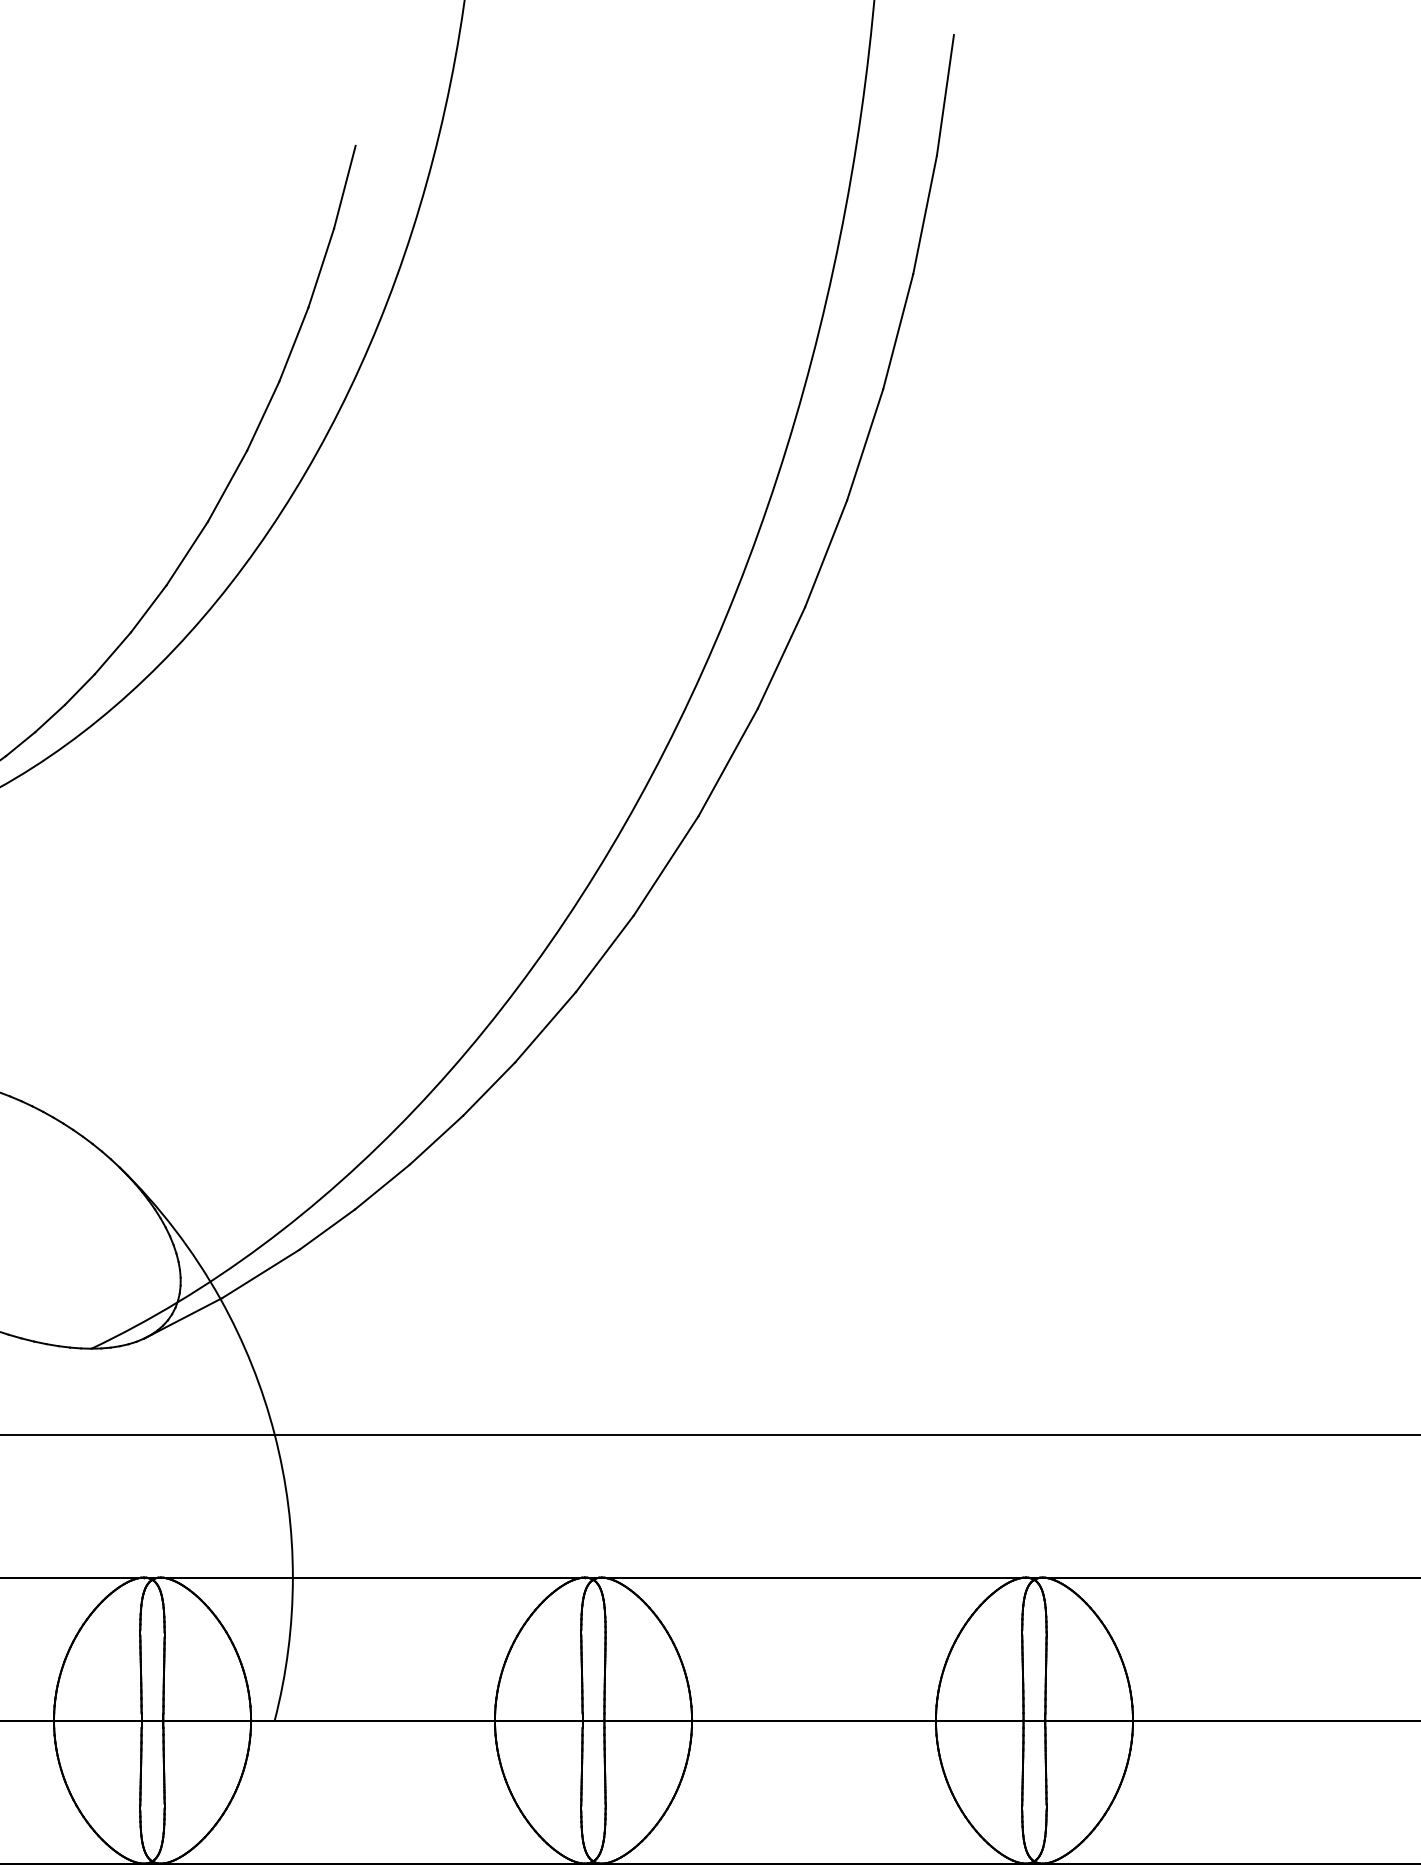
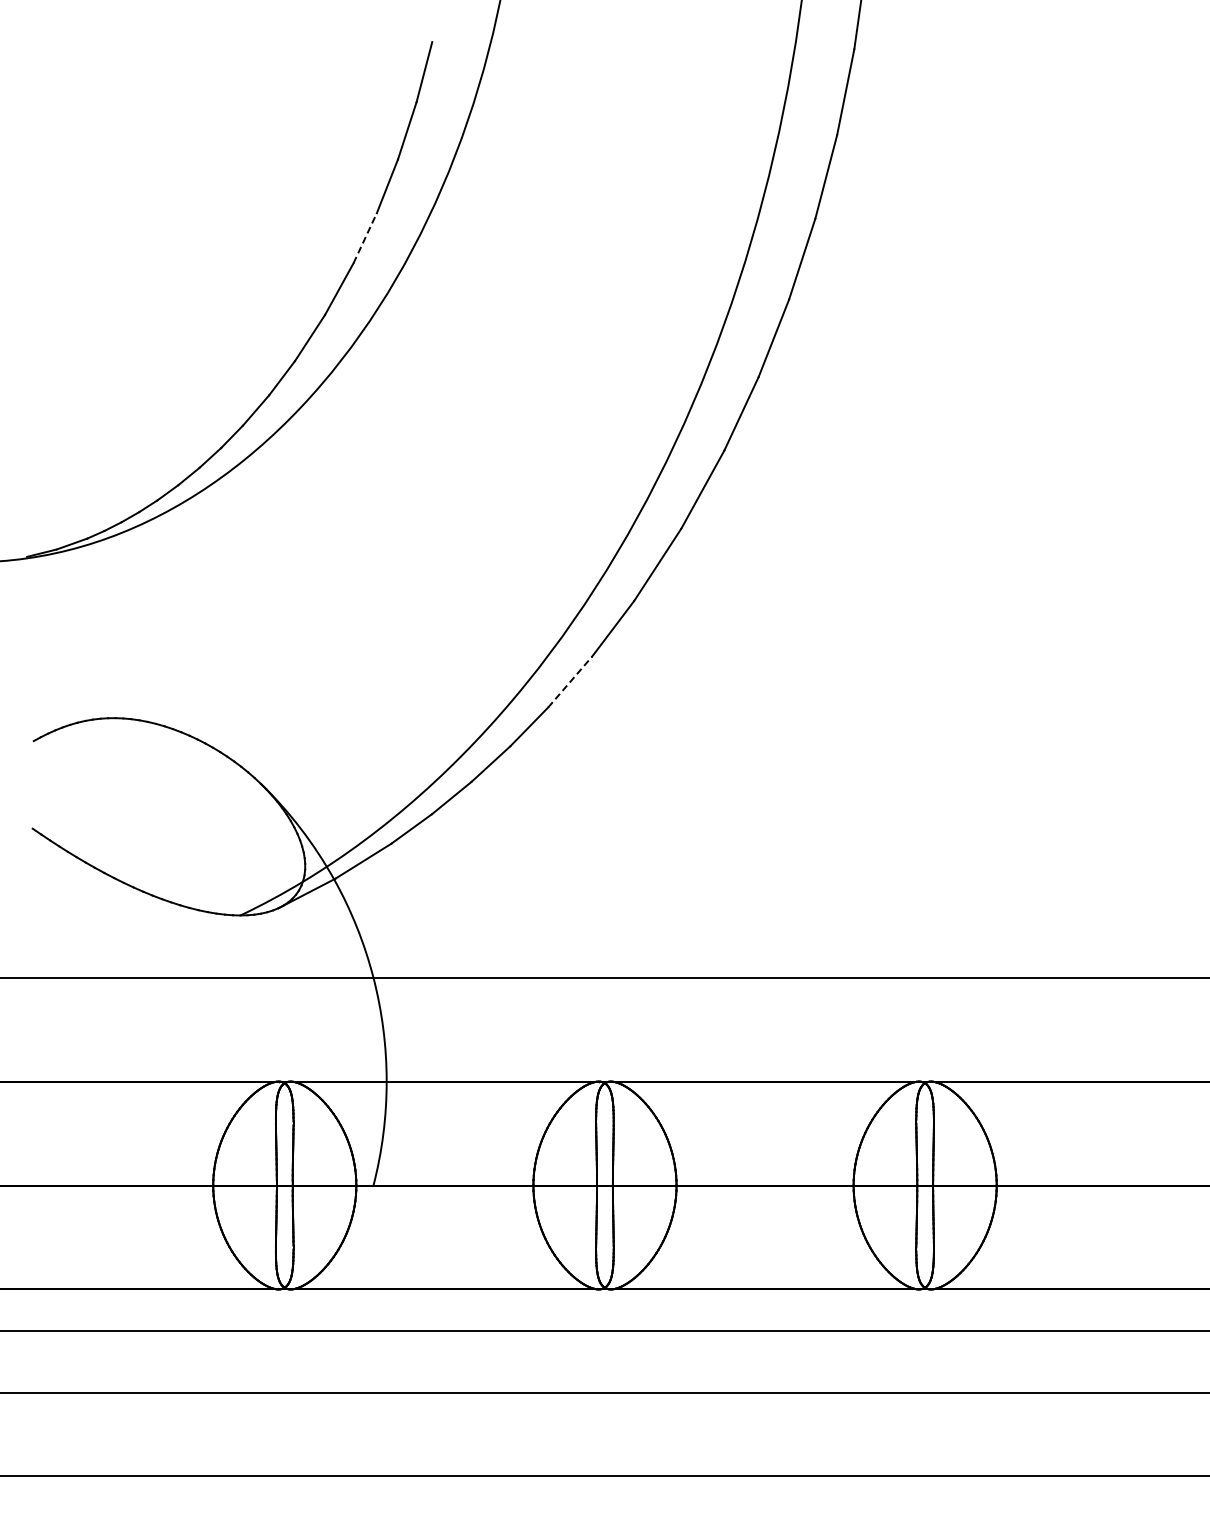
line: (263, 416) -> (365, 238), solid -> dashed
line: (546, 1027) -> (570, 682), solid -> dashed

